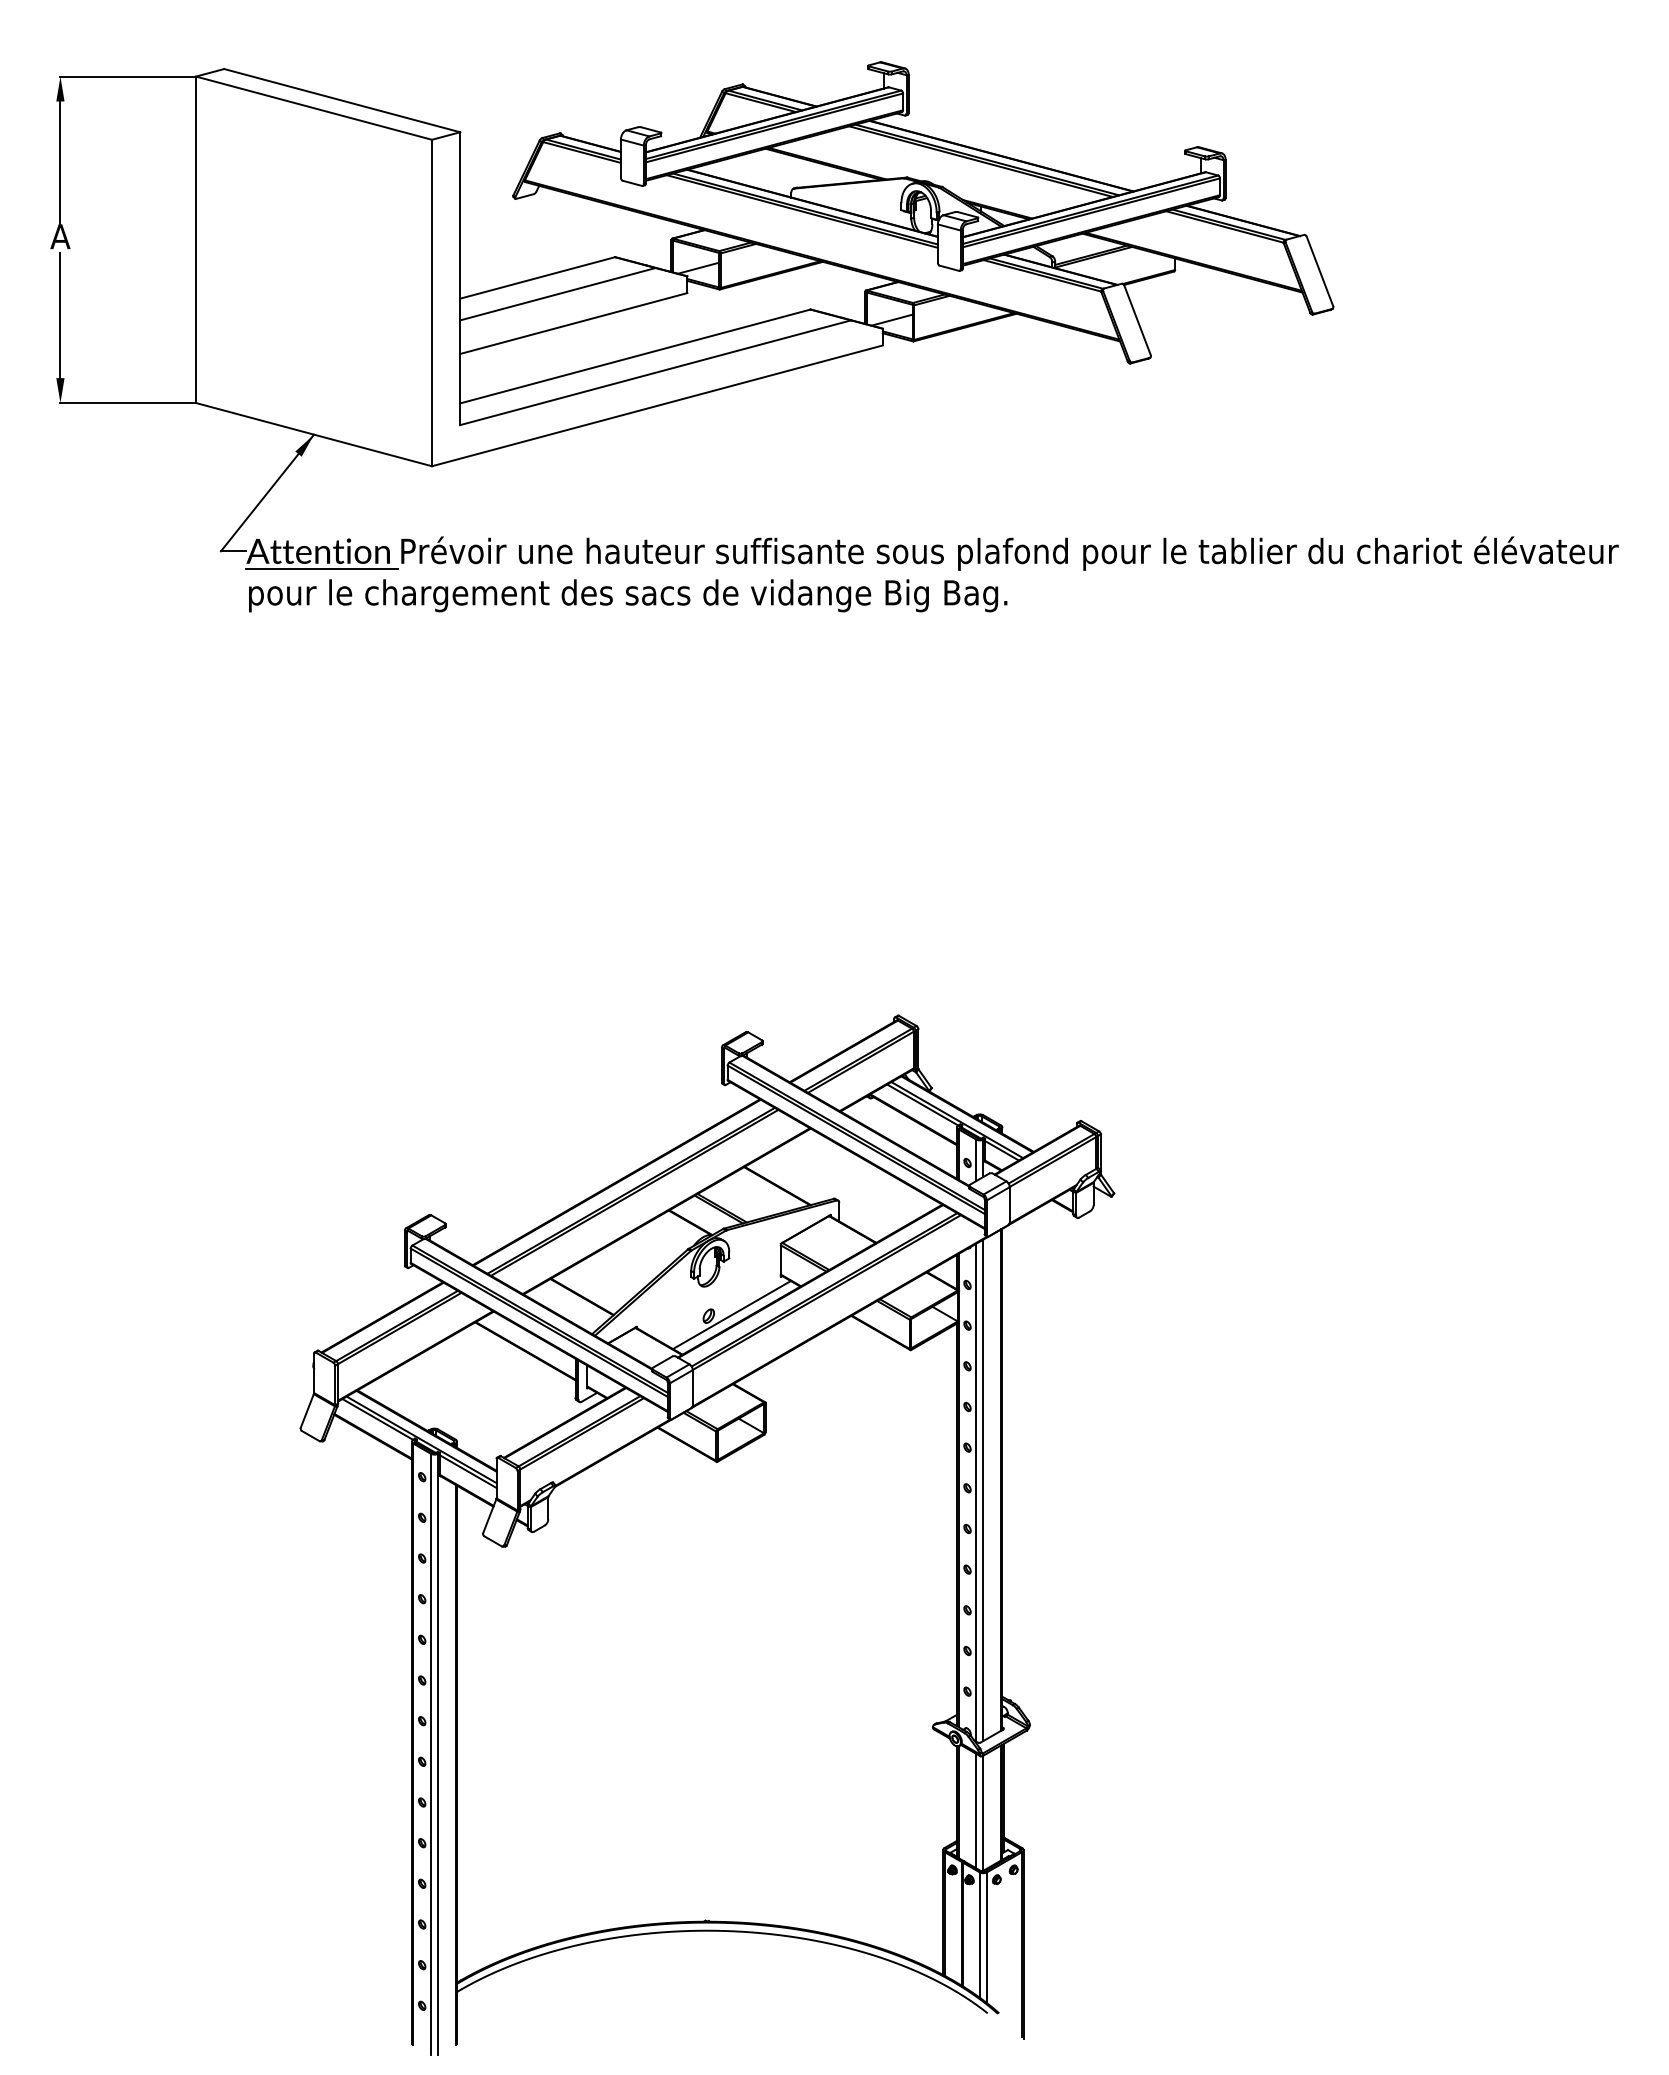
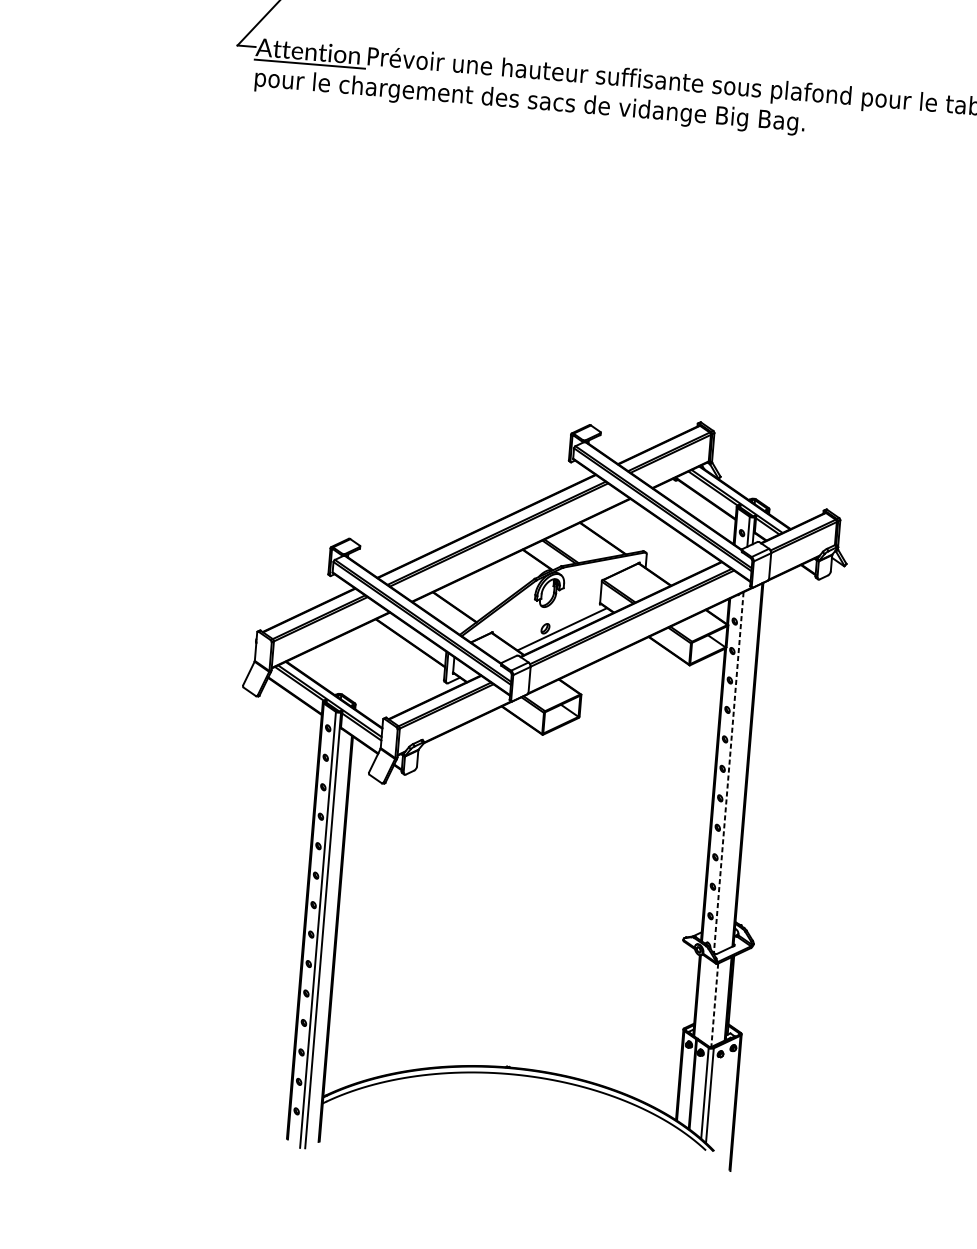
line: (983, 1490) -> (734, 771), removed
line: (976, 1492) -> (728, 772), solid -> dashed
line: (976, 1810) -> (709, 1002), removed
line: (983, 1813) -> (714, 1005), solid -> dashed

